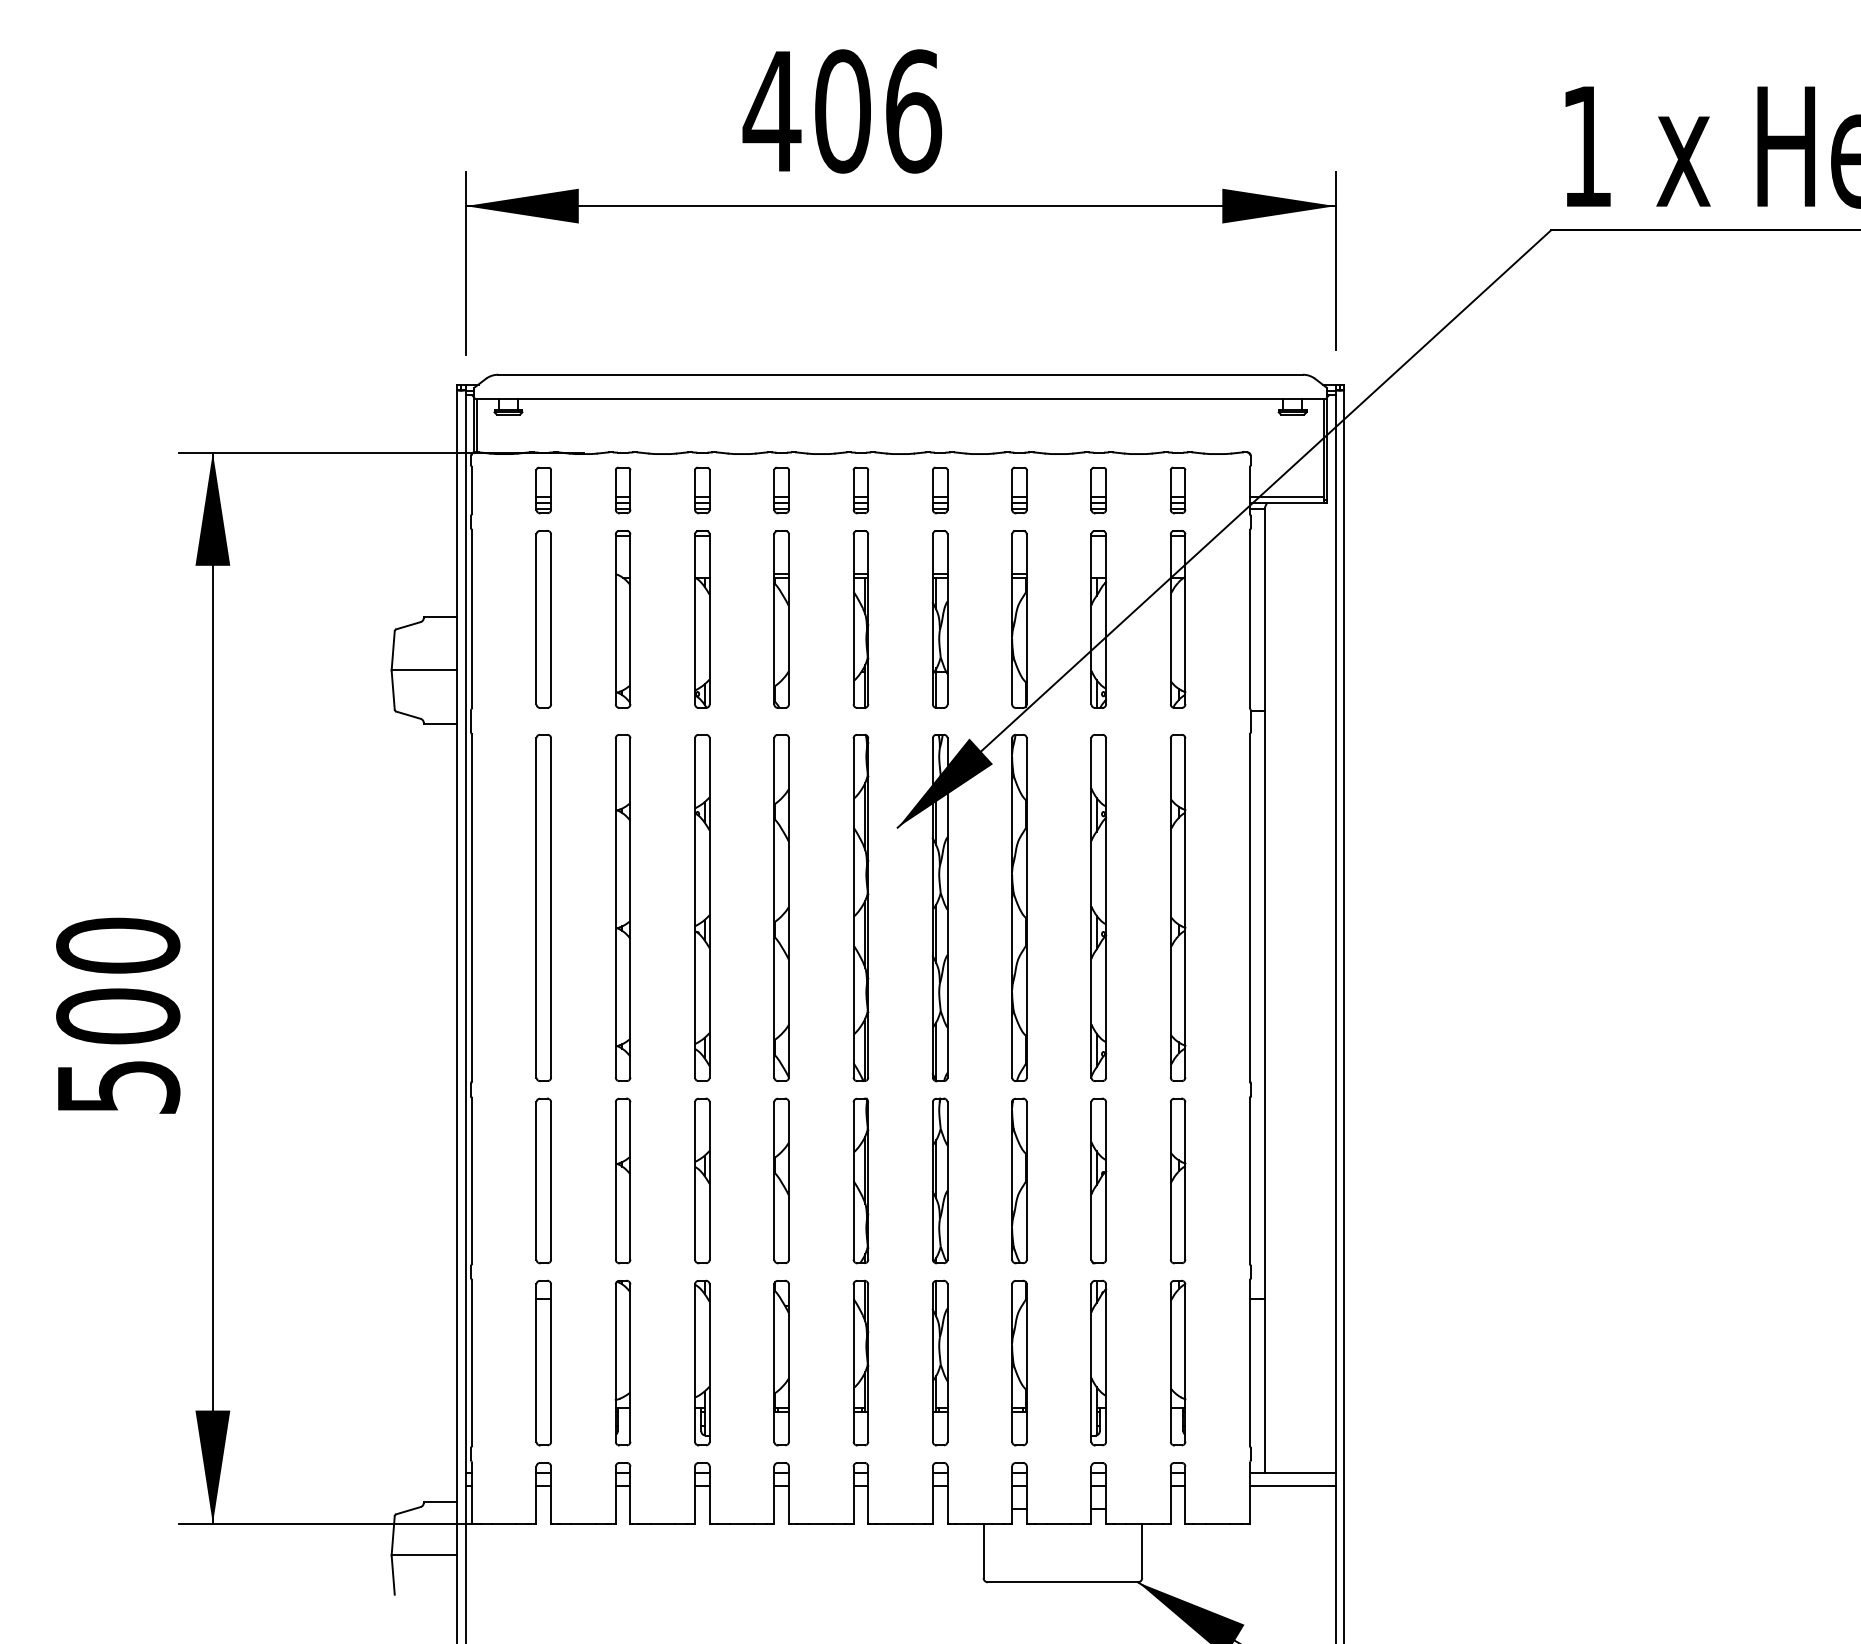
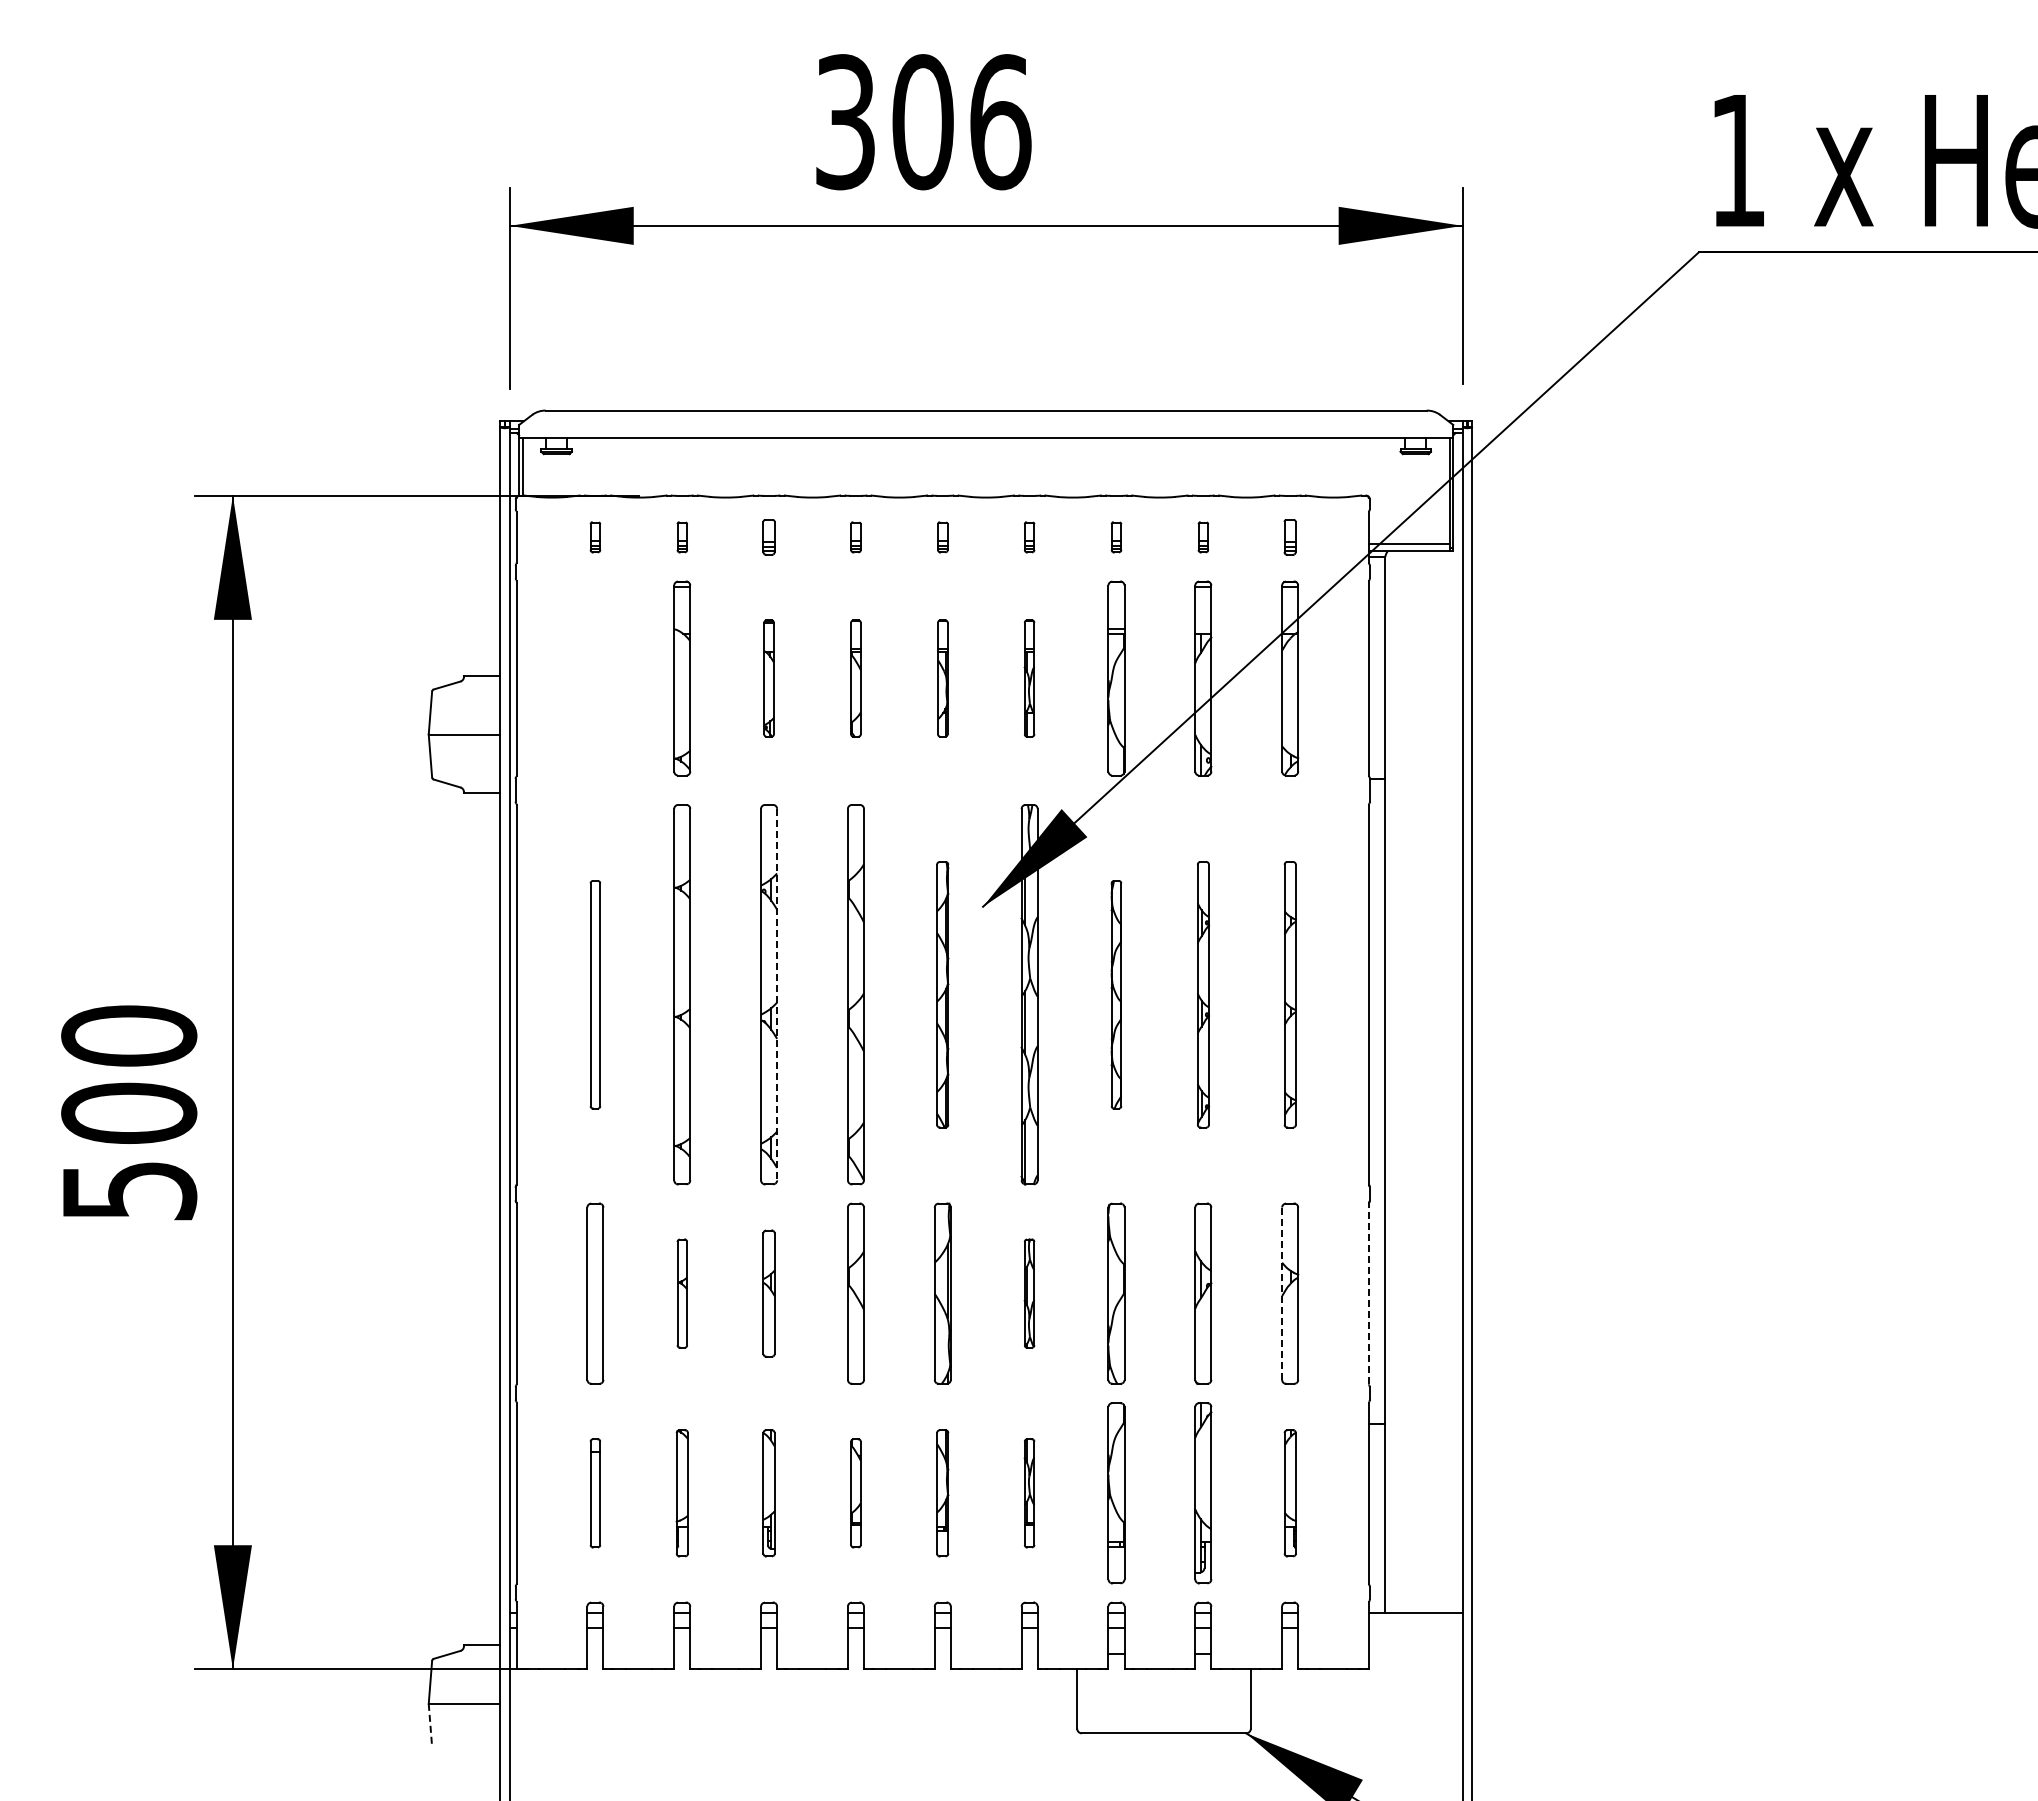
text: (772, 111) -> (845, 122), 406 -> 306
part: (543, 490) -> (595, 537), size x0.6
part: (623, 490) -> (682, 537), size x0.6
part: (701, 490) -> (768, 537), size x0.7
part: (781, 490) -> (855, 537), size x0.6
part: (860, 490) -> (942, 537), size x0.6
part: (940, 490) -> (1029, 537), size x0.6
part: (1019, 490) -> (1116, 537), size x0.6
part: (1098, 490) -> (1203, 537), size x0.6
part: (1177, 490) -> (1289, 537), size x0.7
part: (543, 619) -> (595, 678), removed
part: (701, 619) -> (768, 678), size x0.6
part: (781, 619) -> (855, 678), size x0.6
part: (860, 619) -> (942, 678), size x0.6
part: (940, 619) -> (1029, 678), size x0.6
part: (543, 907) -> (595, 994), size x0.6
line: (710, 907) -> (777, 994), solid -> dashed
part: (860, 907) -> (942, 994), size x0.7
part: (1019, 907) -> (1116, 994), size x0.6
part: (1098, 907) -> (1203, 994), size x0.7
part: (1178, 907) -> (1290, 994), size x0.7
part: (623, 1180) -> (682, 1293), size x0.6
part: (701, 1180) -> (768, 1293), size x0.7
part: (940, 1180) -> (1029, 1293), size x0.6
line: (1171, 1180) -> (1282, 1293), solid -> dashed
line: (1249, 1180) -> (1368, 1293), solid -> dashed
part: (543, 1363) -> (595, 1493), size x0.6
part: (623, 1363) -> (682, 1493), size x0.7
part: (701, 1363) -> (768, 1493), size x0.7
part: (781, 1363) -> (855, 1493), size x0.6
part: (860, 1363) -> (942, 1493), size x0.7
part: (940, 1363) -> (1029, 1493), size x0.6
part: (1178, 1363) -> (1290, 1493), size x0.7
line: (1292, 1485) -> (1415, 1627), removed
line: (393, 1575) -> (430, 1725), solid -> dashed

